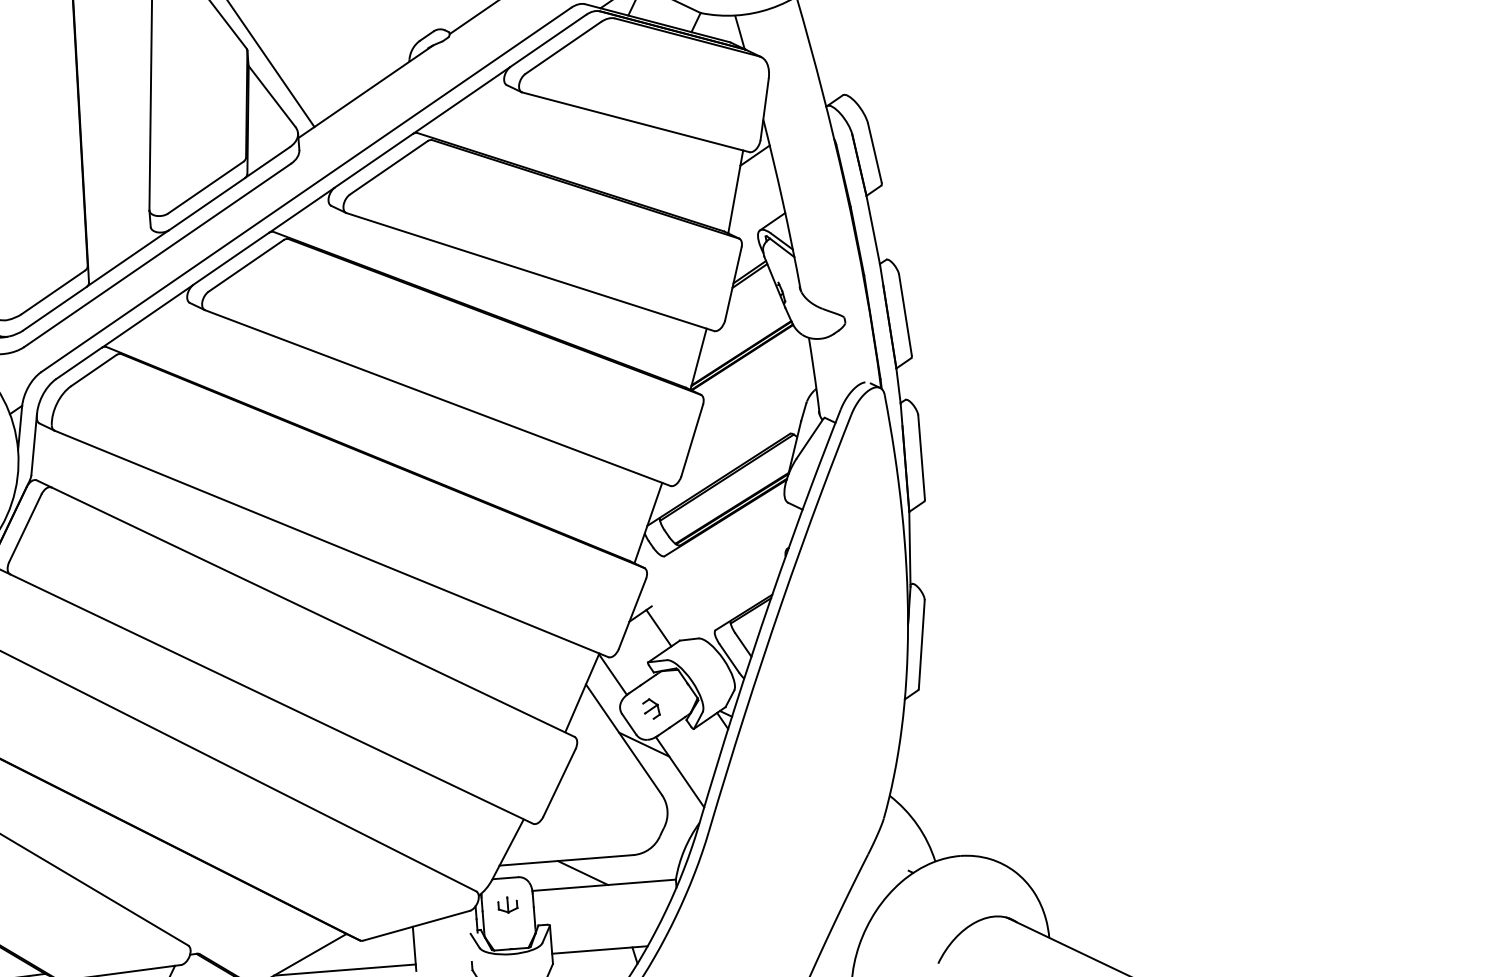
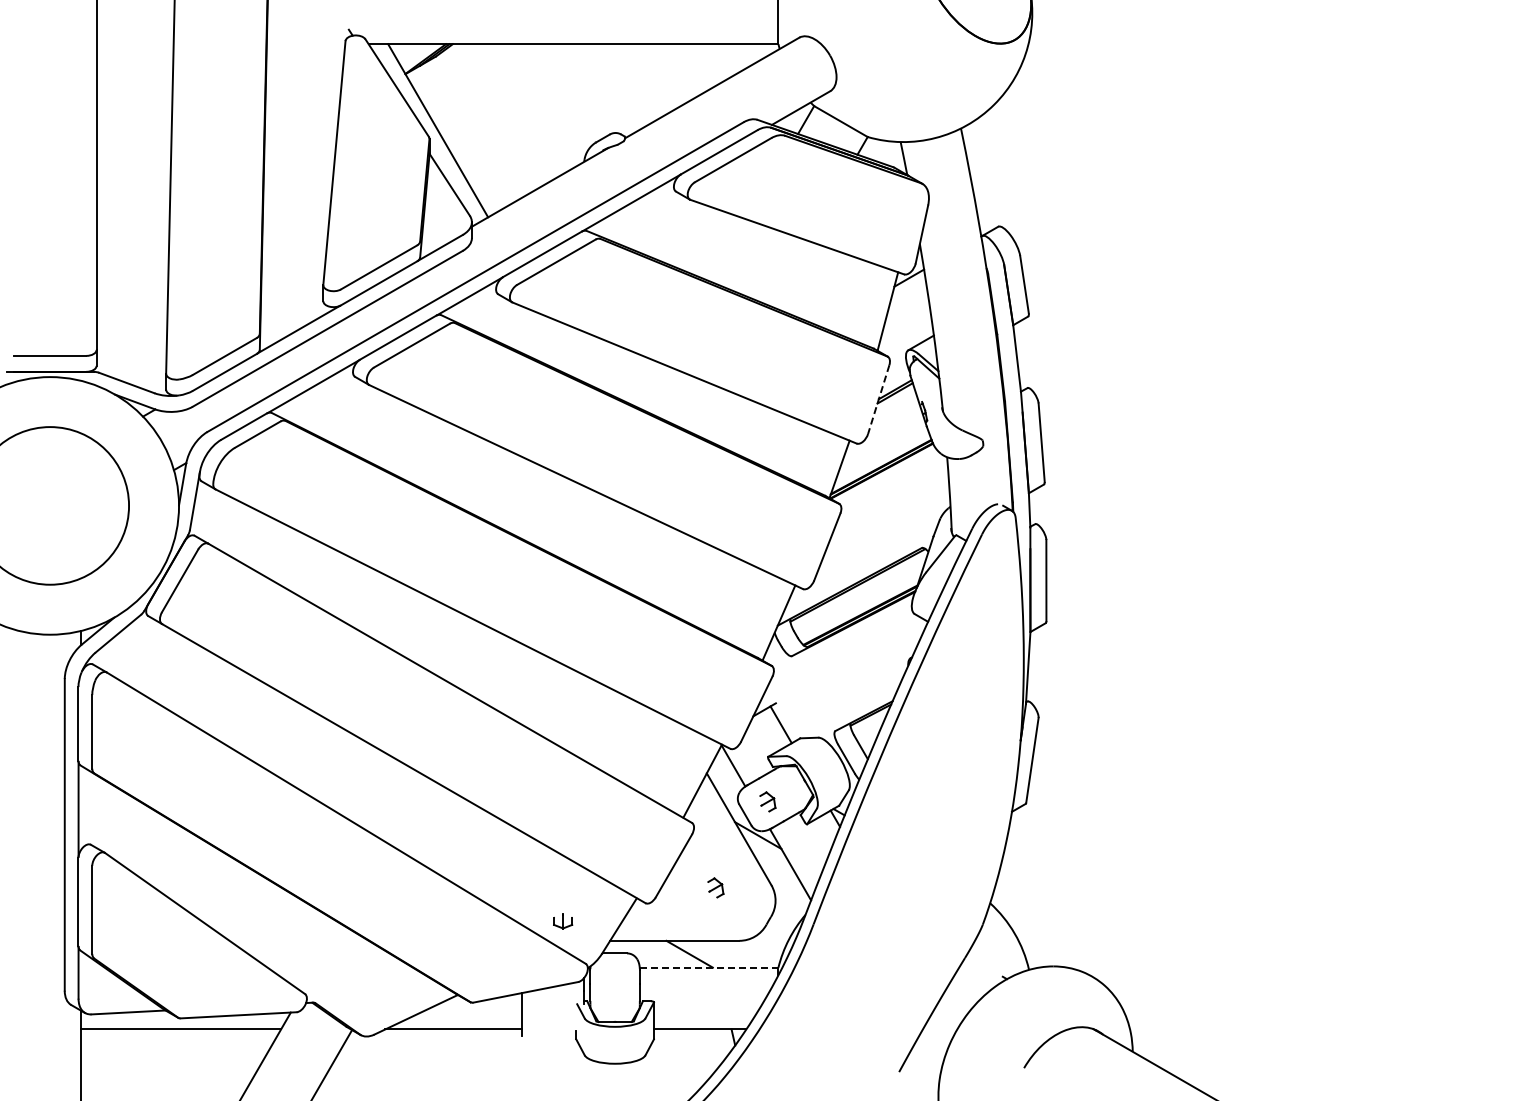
line: (733, 283) -> (878, 399), solid -> dashed
part: (604, 801) -> (715, 887), added
line: (604, 885) -> (709, 967), solid -> dashed
part: (508, 905) -> (563, 921), moved

